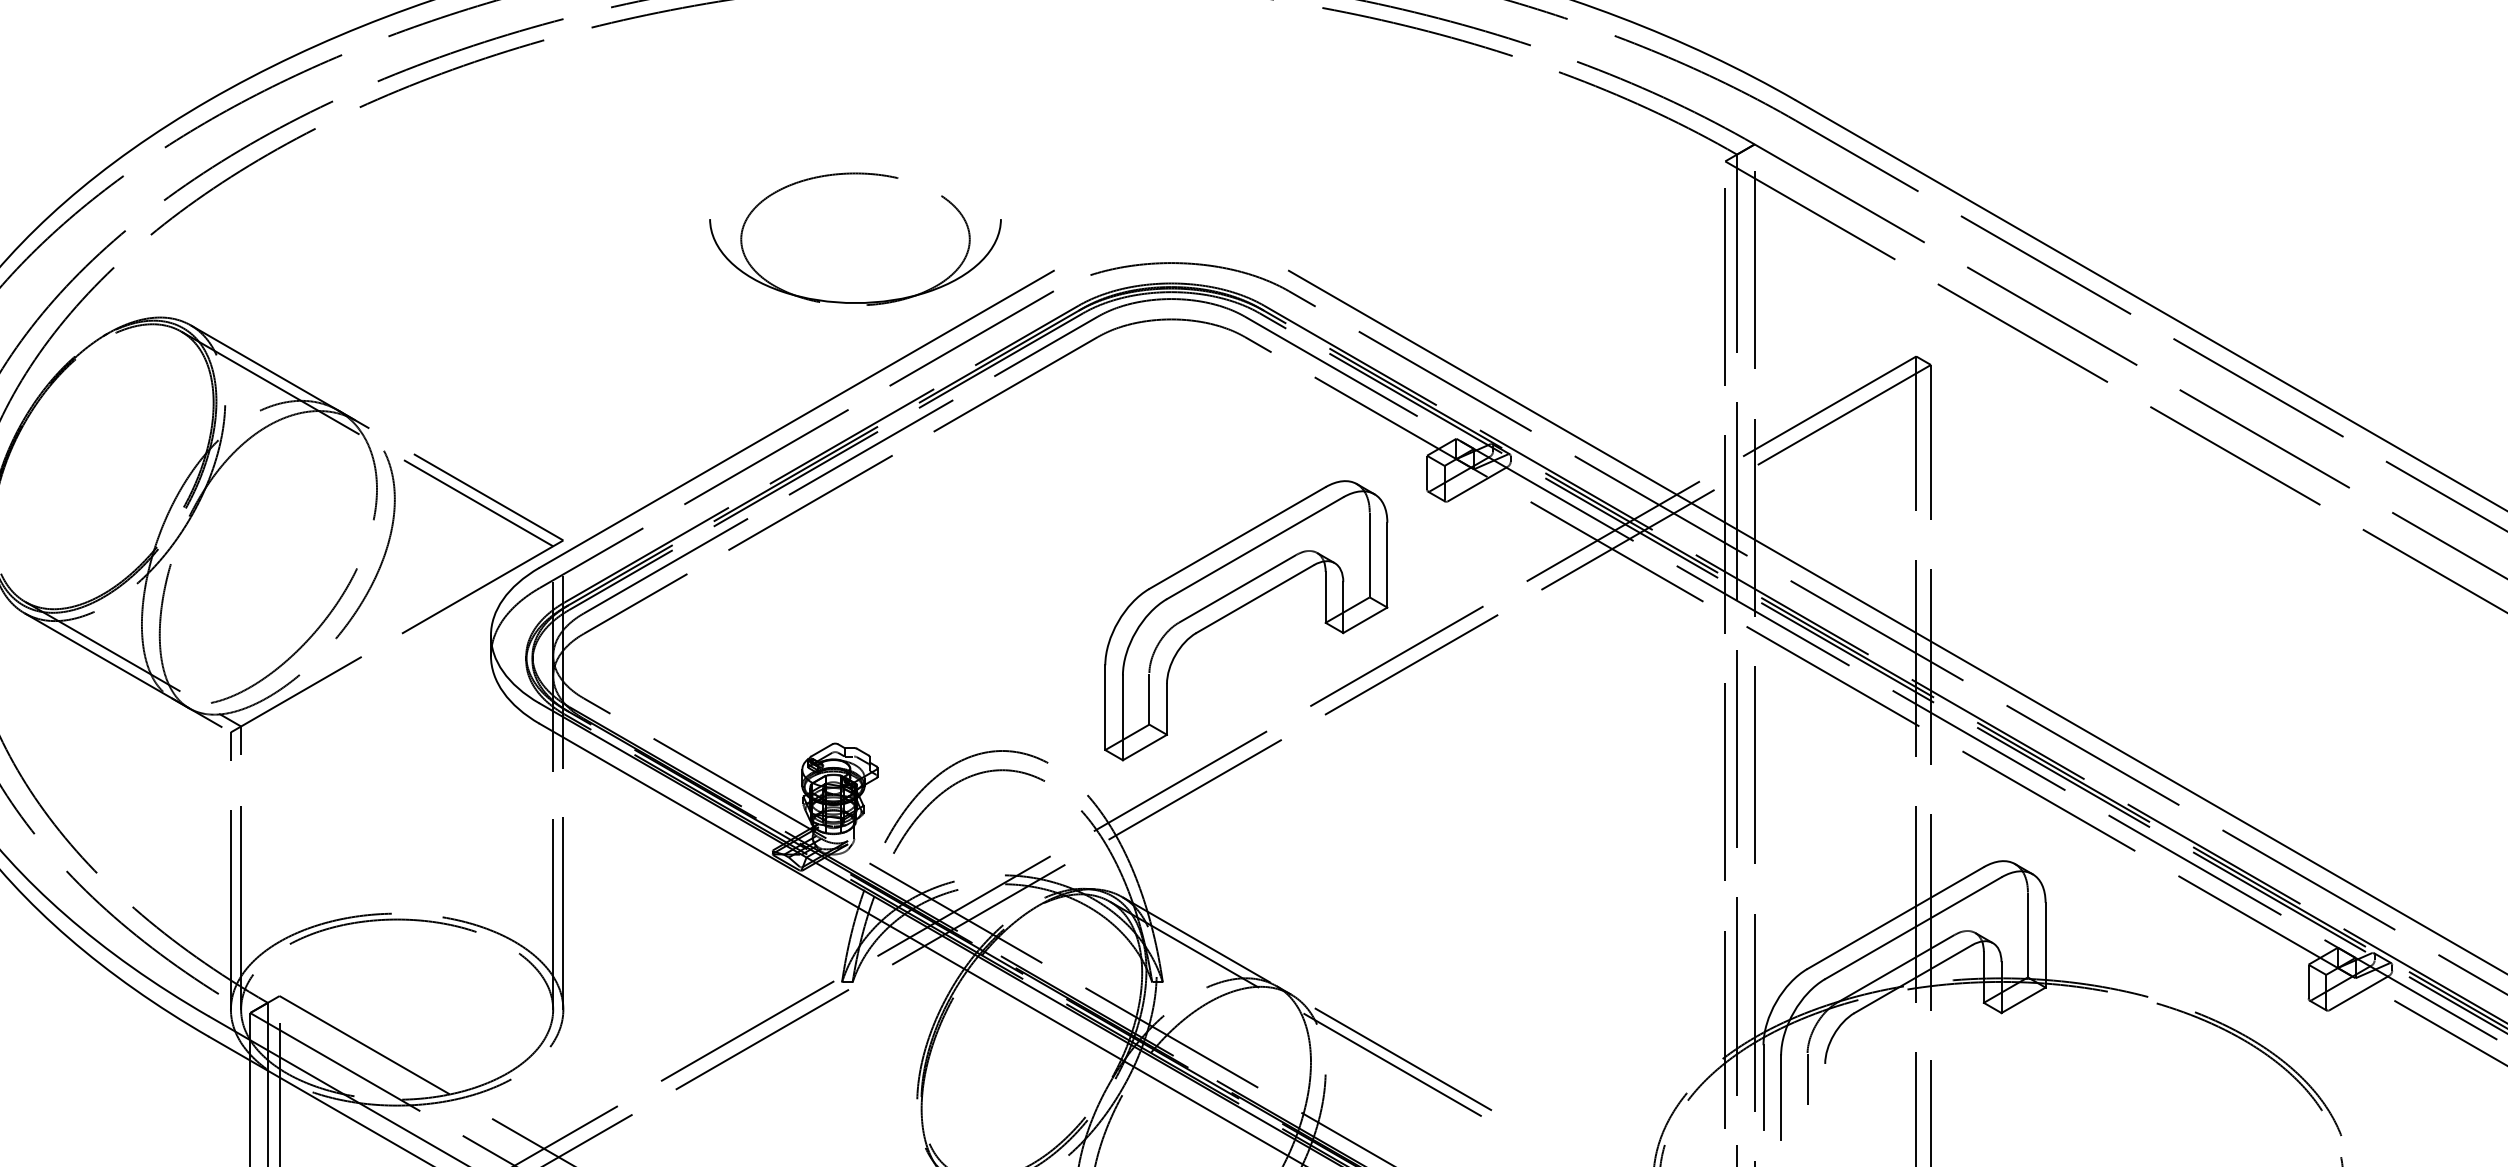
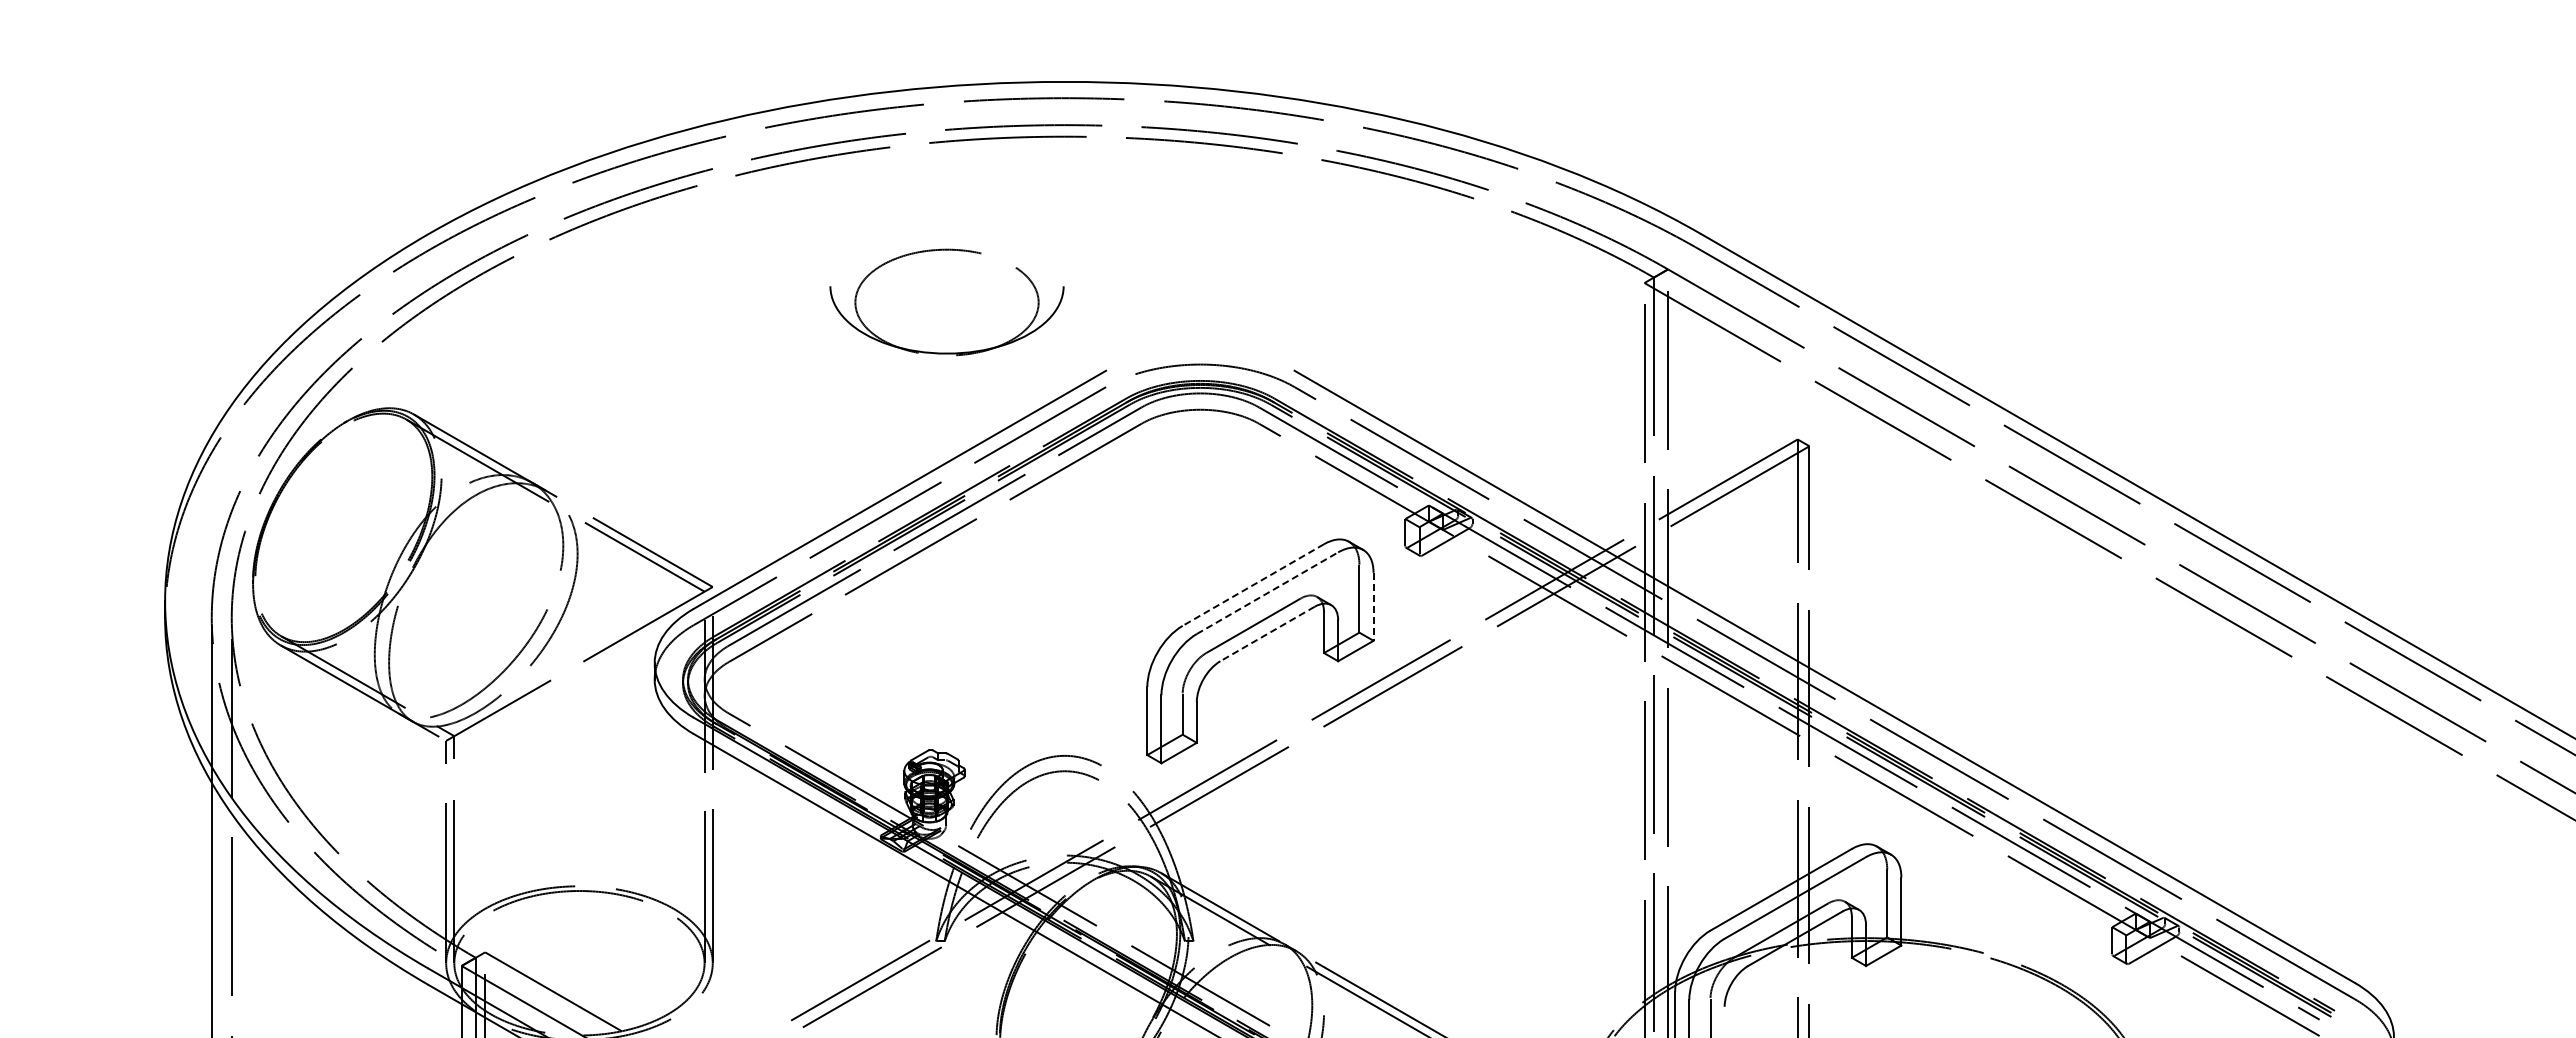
part: (854, 301) -> (946, 352), moved
line: (1237, 538) -> (1253, 585), solid -> dashed
line: (1255, 548) -> (1267, 593), solid -> dashed
line: (1387, 566) -> (1373, 607), solid -> dashed
line: (1255, 599) -> (1267, 634), solid -> dashed

